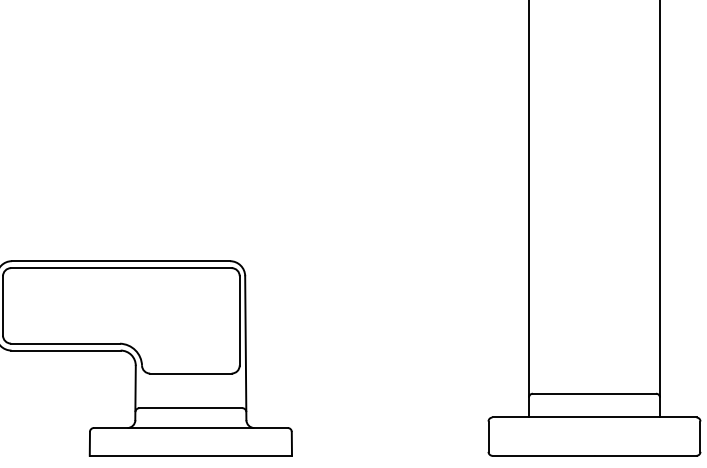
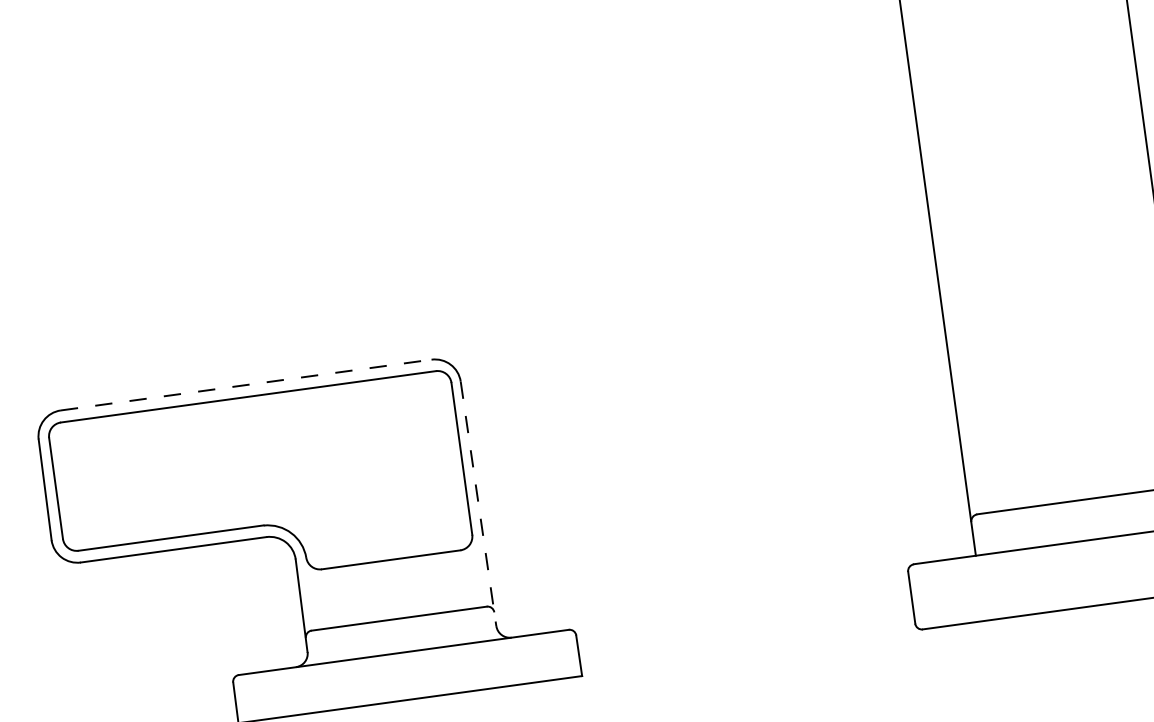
line: (121, 261) -> (247, 385), solid -> dashed
line: (245, 348) -> (478, 504), solid -> dashed

